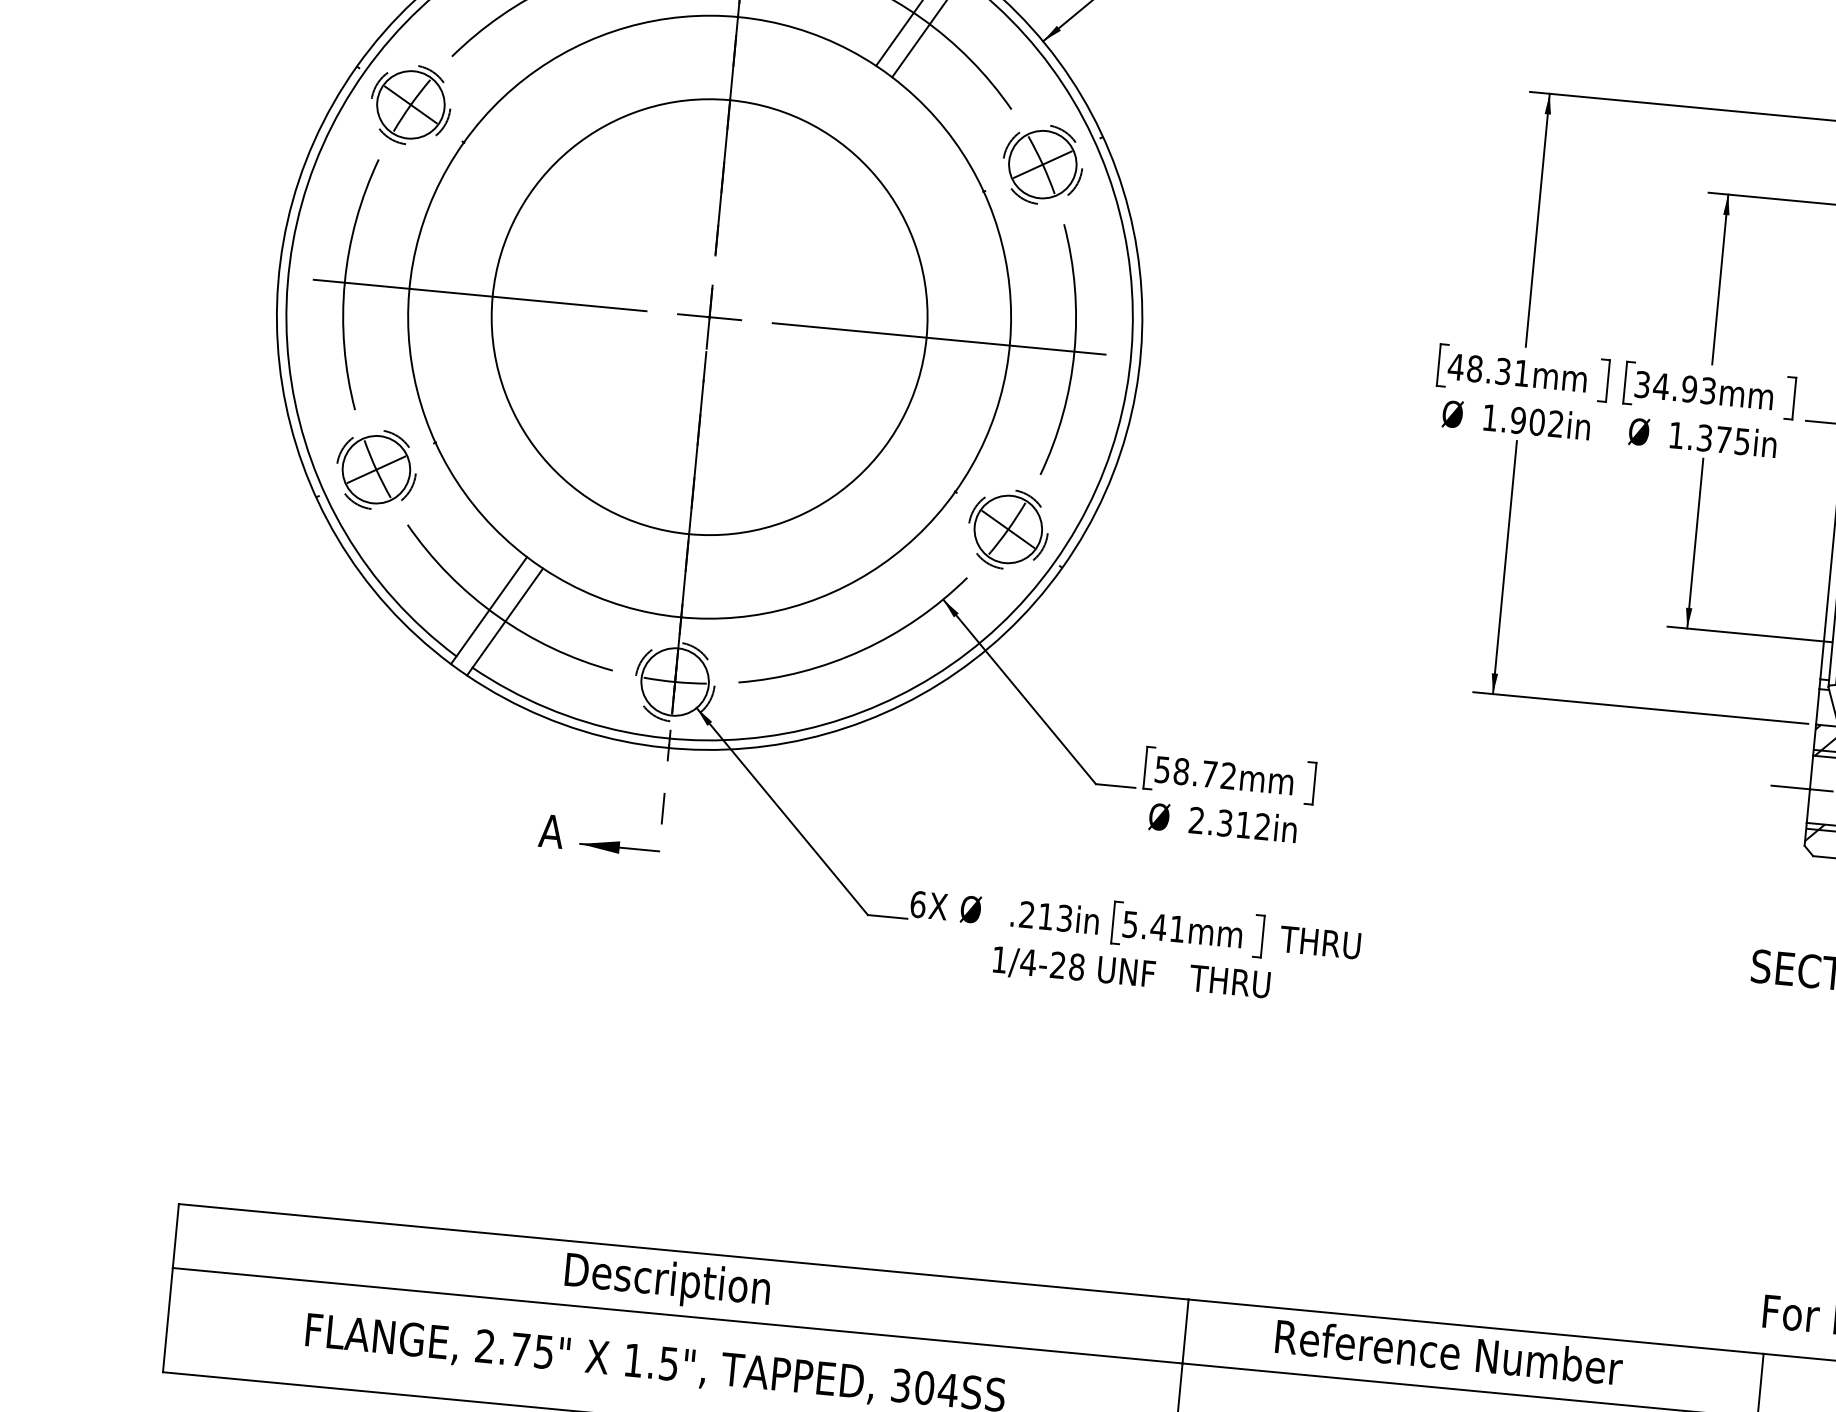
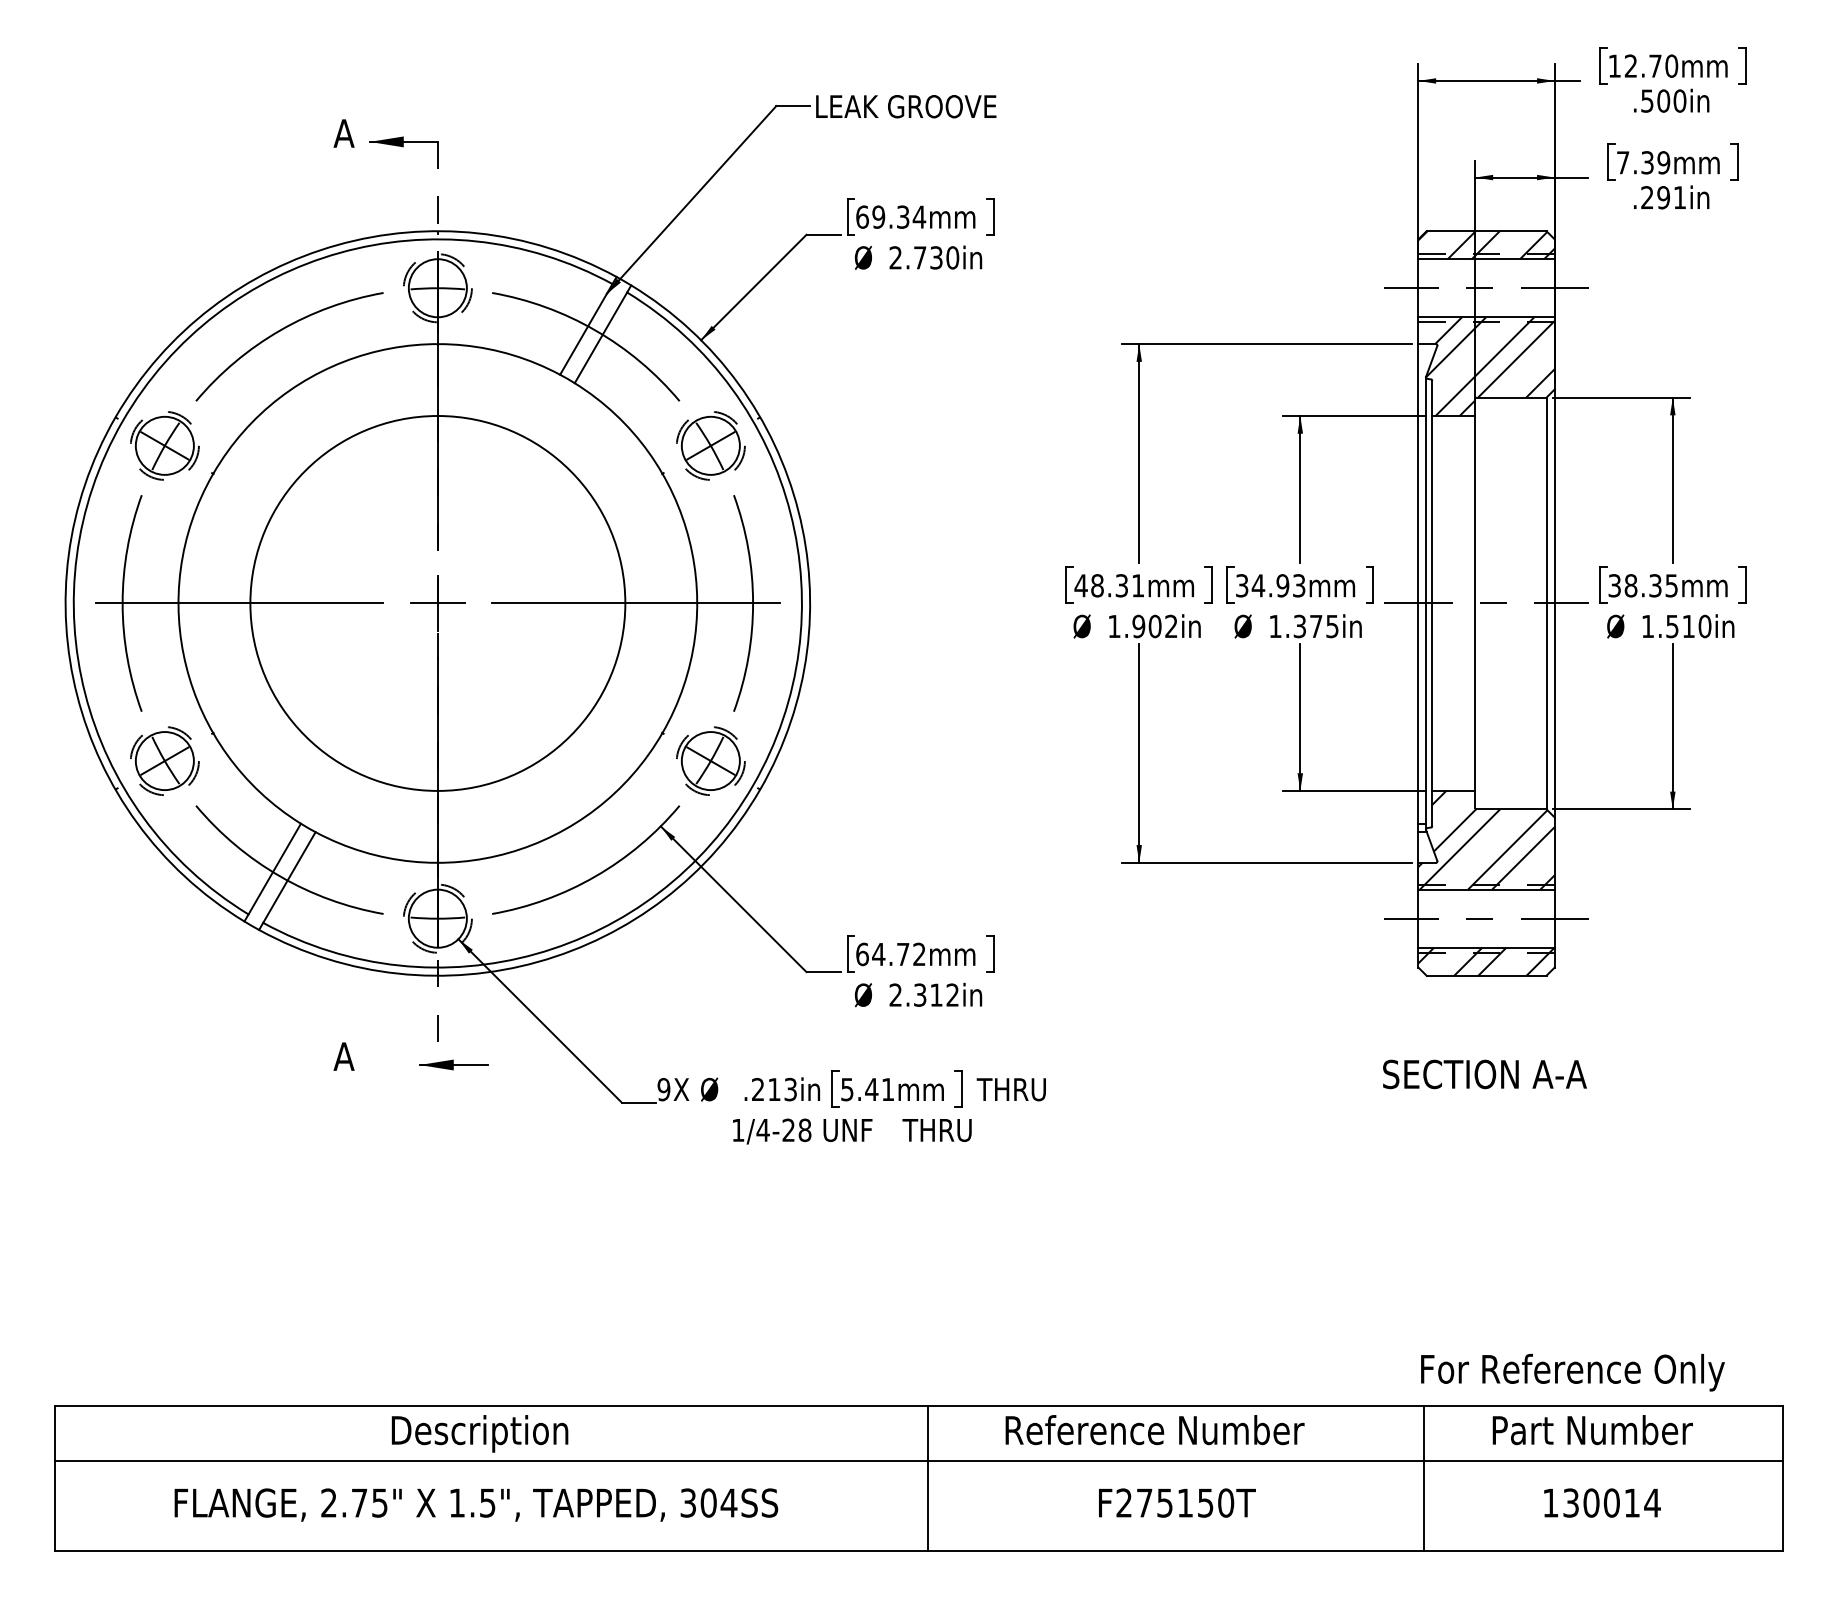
text: (1171, 770) -> (870, 954), 58.72mm -> 64.72mm
part: (619, 847) -> (453, 1064), moved
text: (917, 904) -> (663, 1089), 6 -> 9

